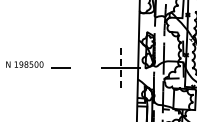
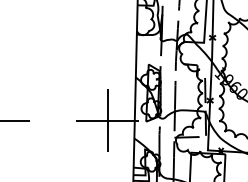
line: (120, 67) -> (107, 119), dashed -> solid

